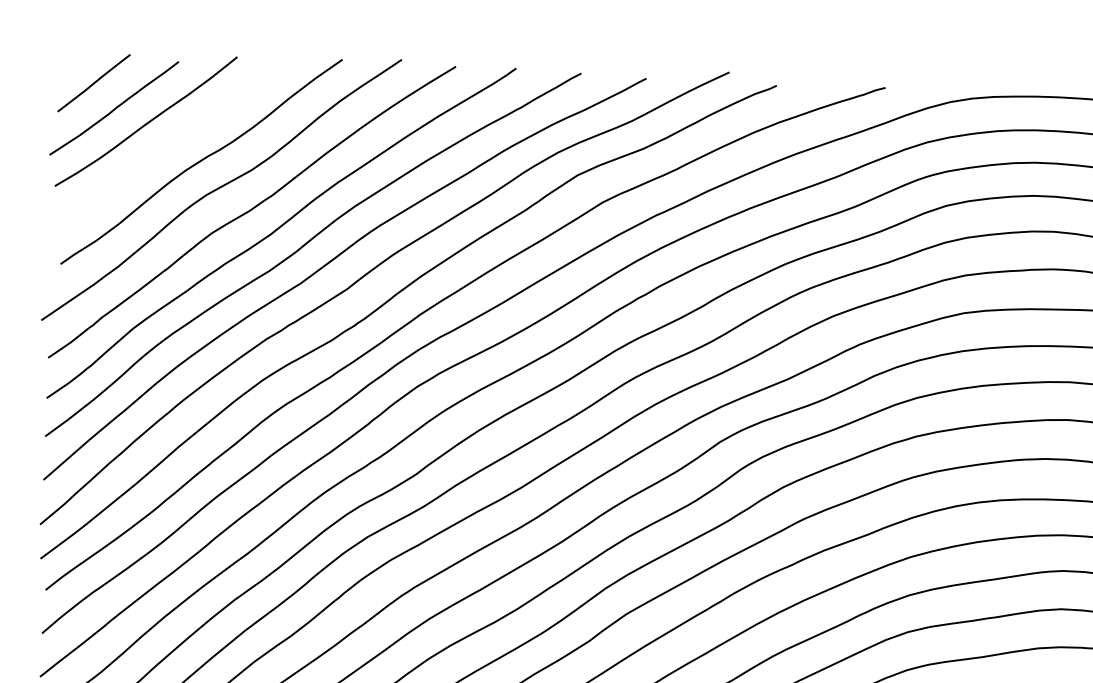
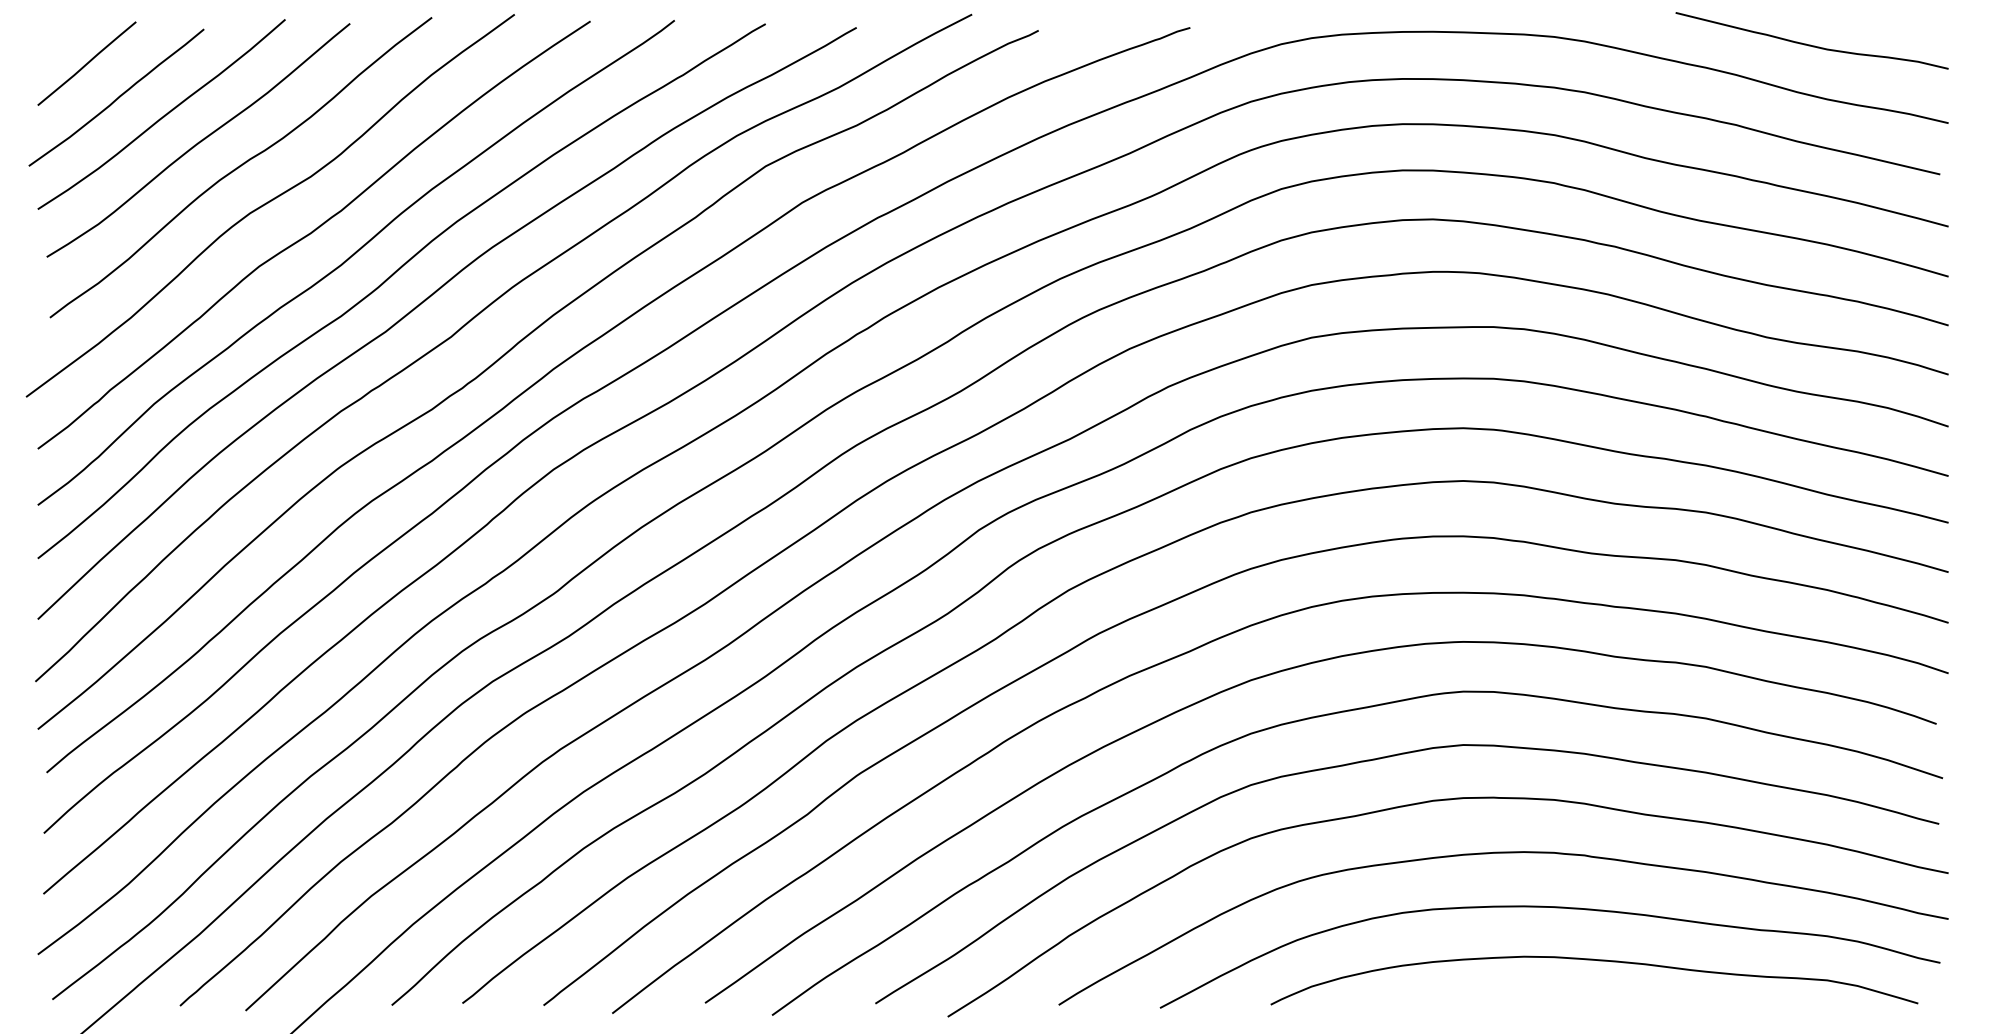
curve: (172, 142) -> (199, 141), added

